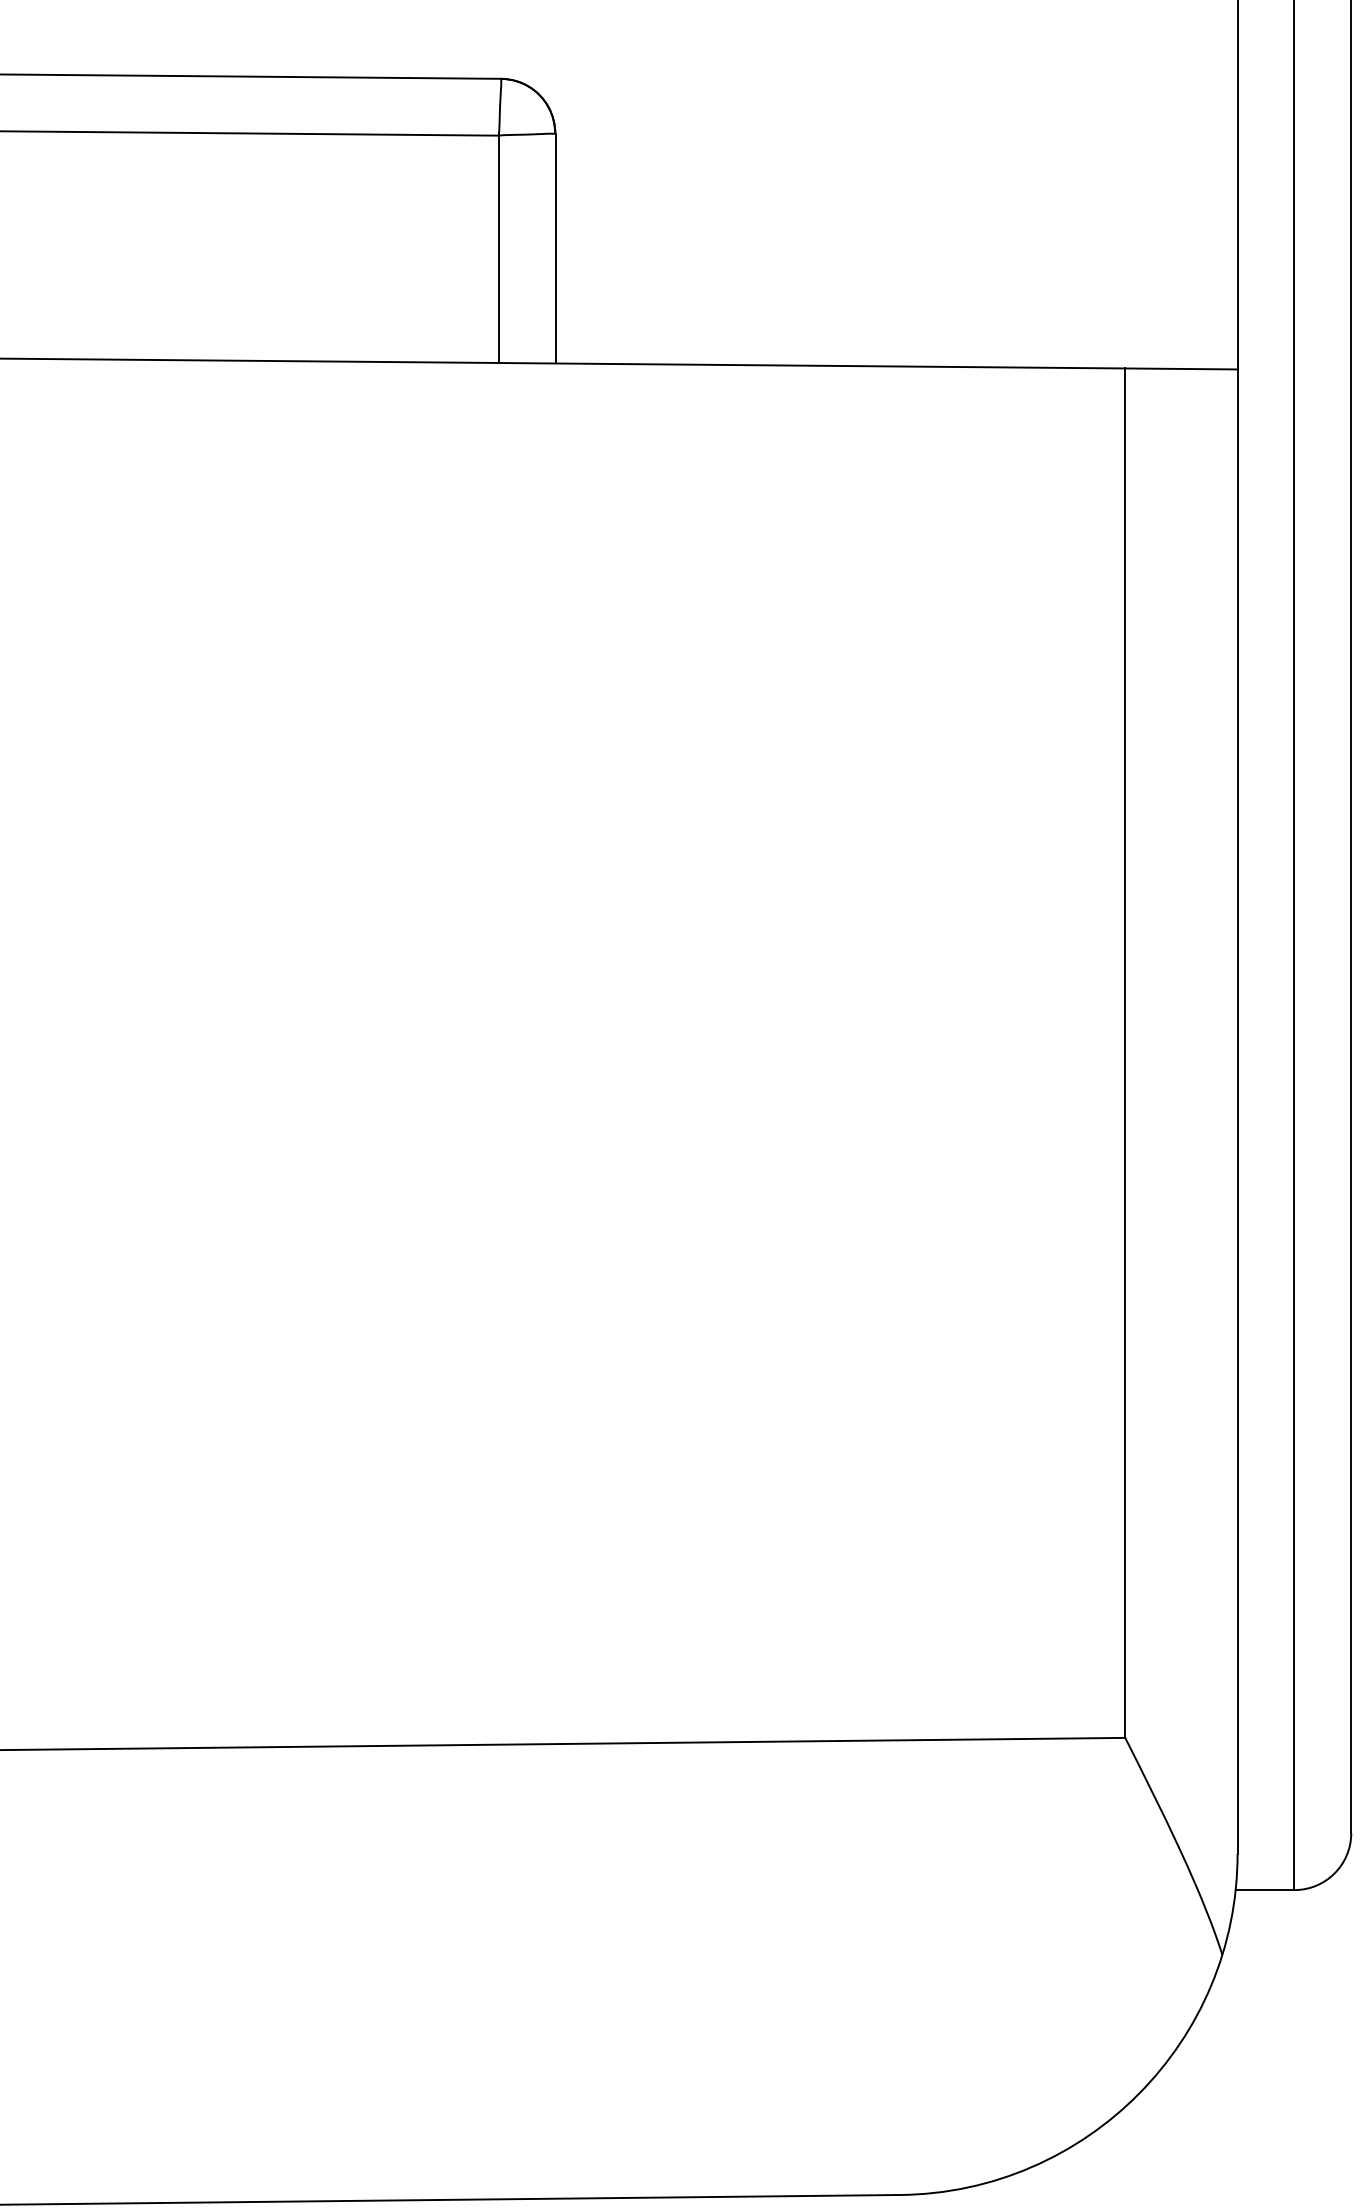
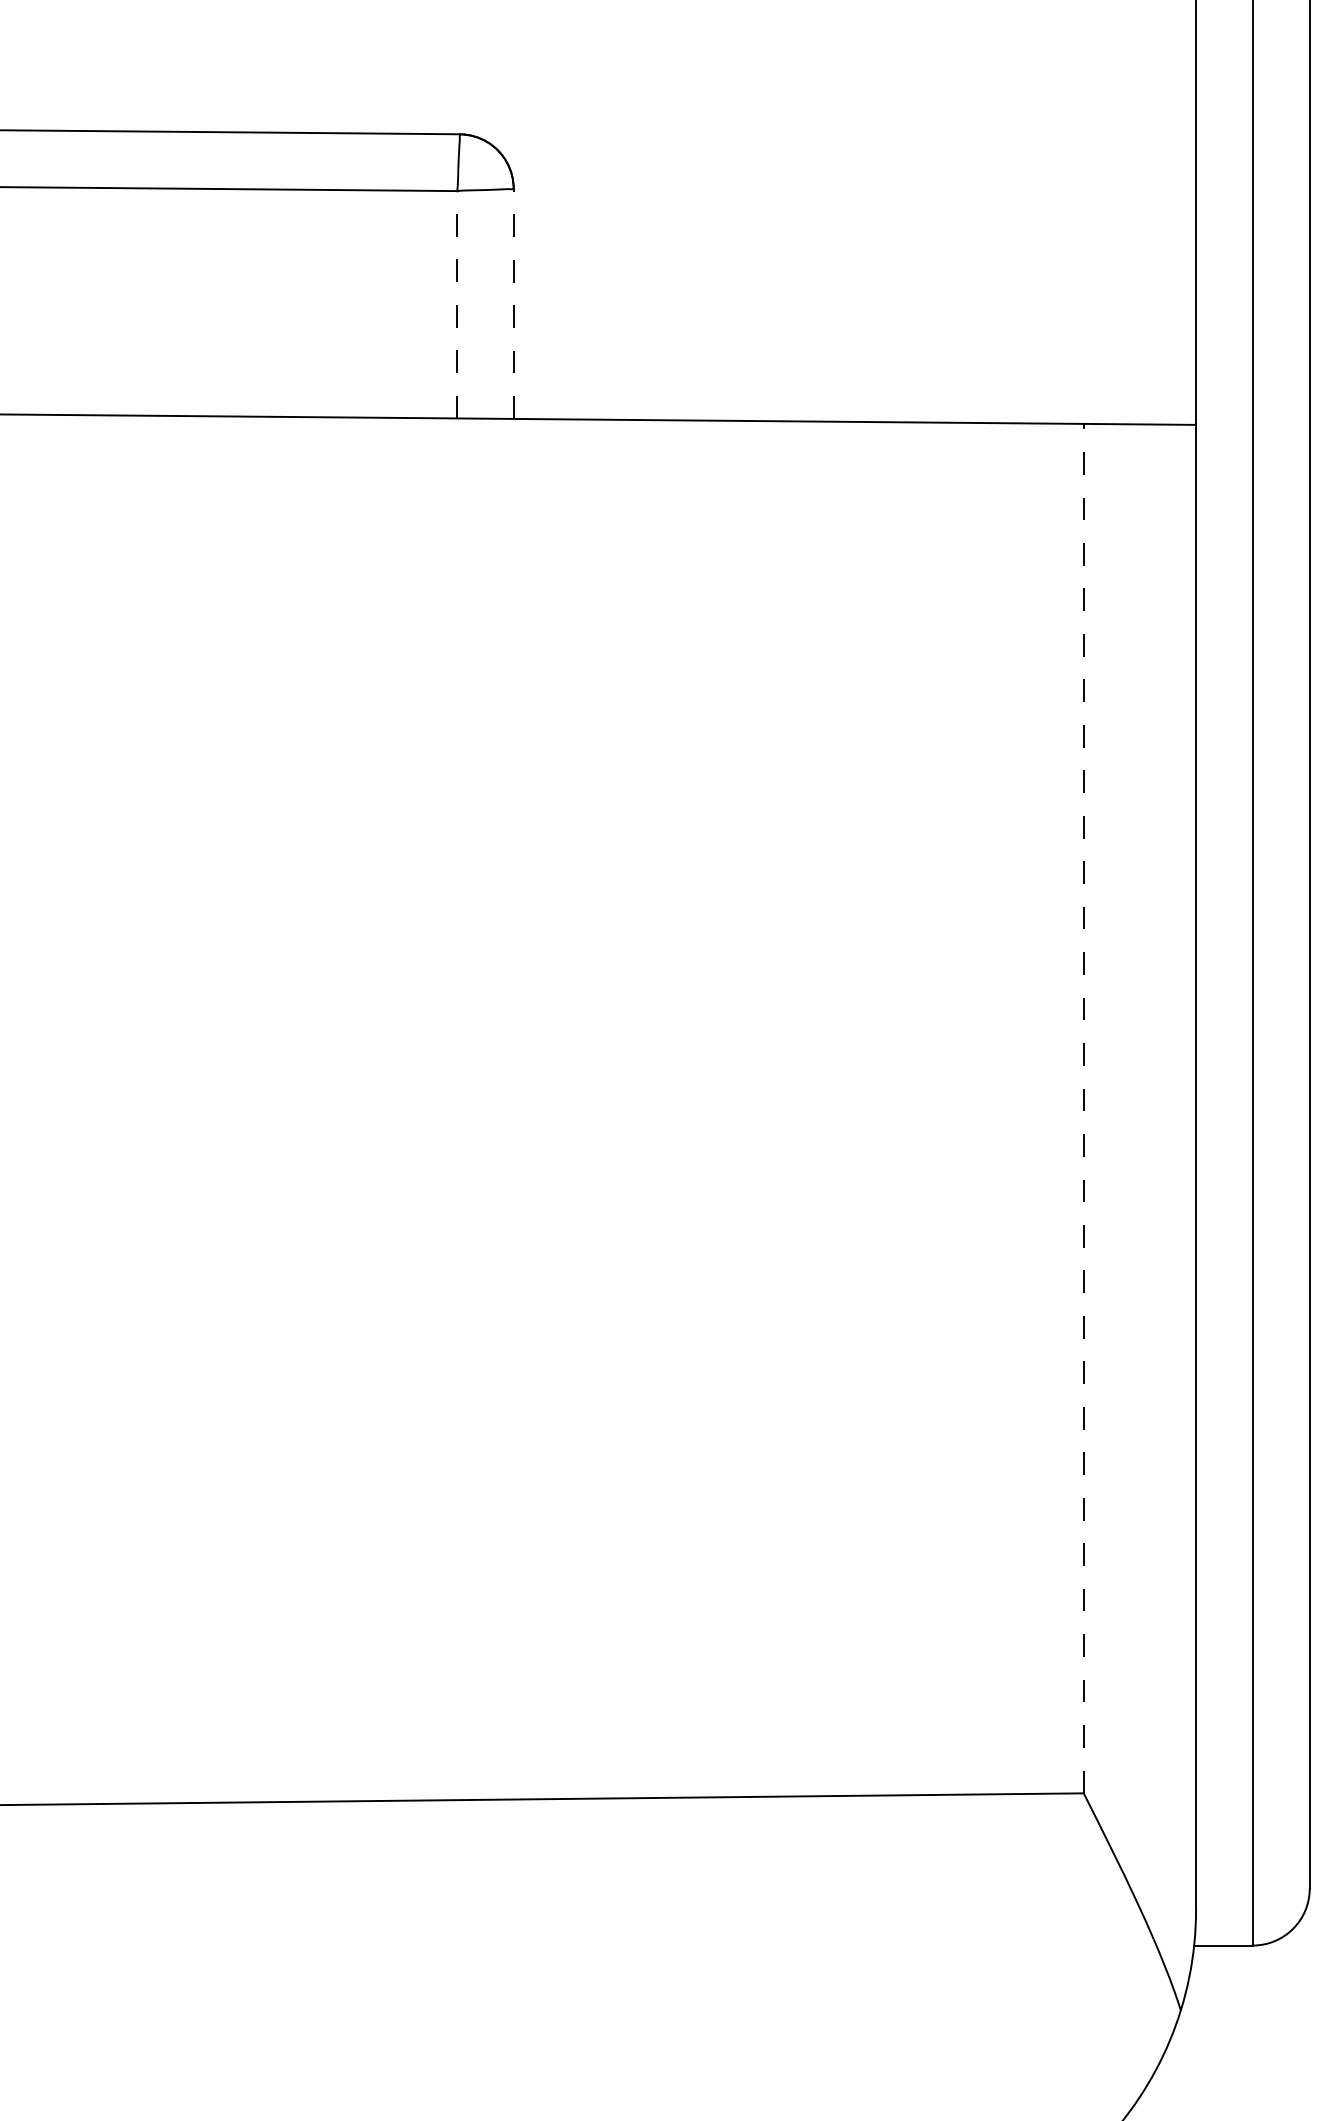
line: (555, 248) -> (514, 303), solid -> dashed
line: (498, 249) -> (457, 304), solid -> dashed
line: (1125, 1053) -> (1084, 1108), solid -> dashed

